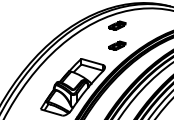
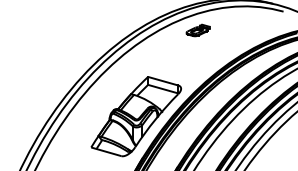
part: (116, 45) -> (197, 58), removed

